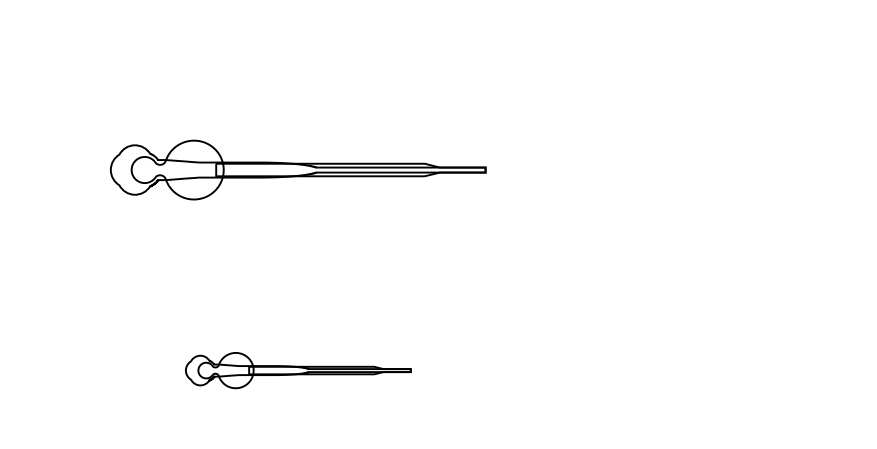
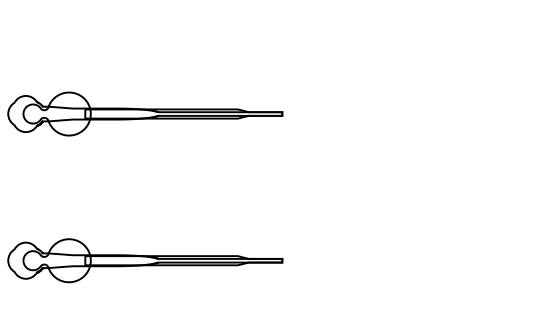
part: (298, 370) -> (145, 260), size x1.67

